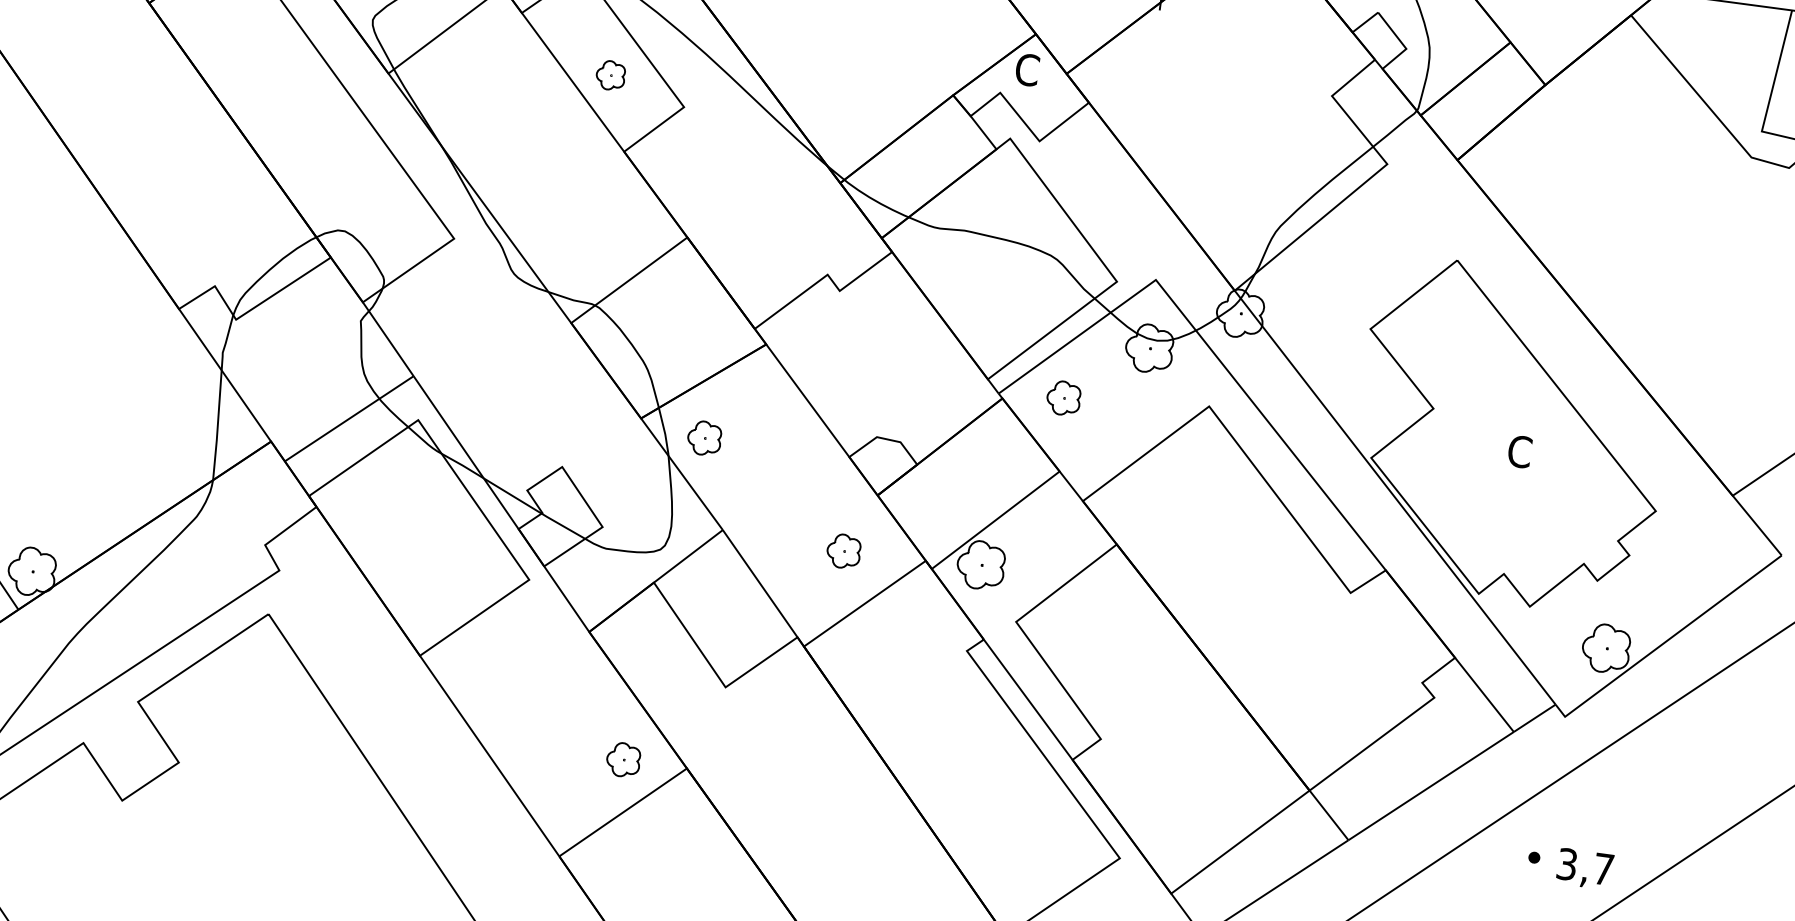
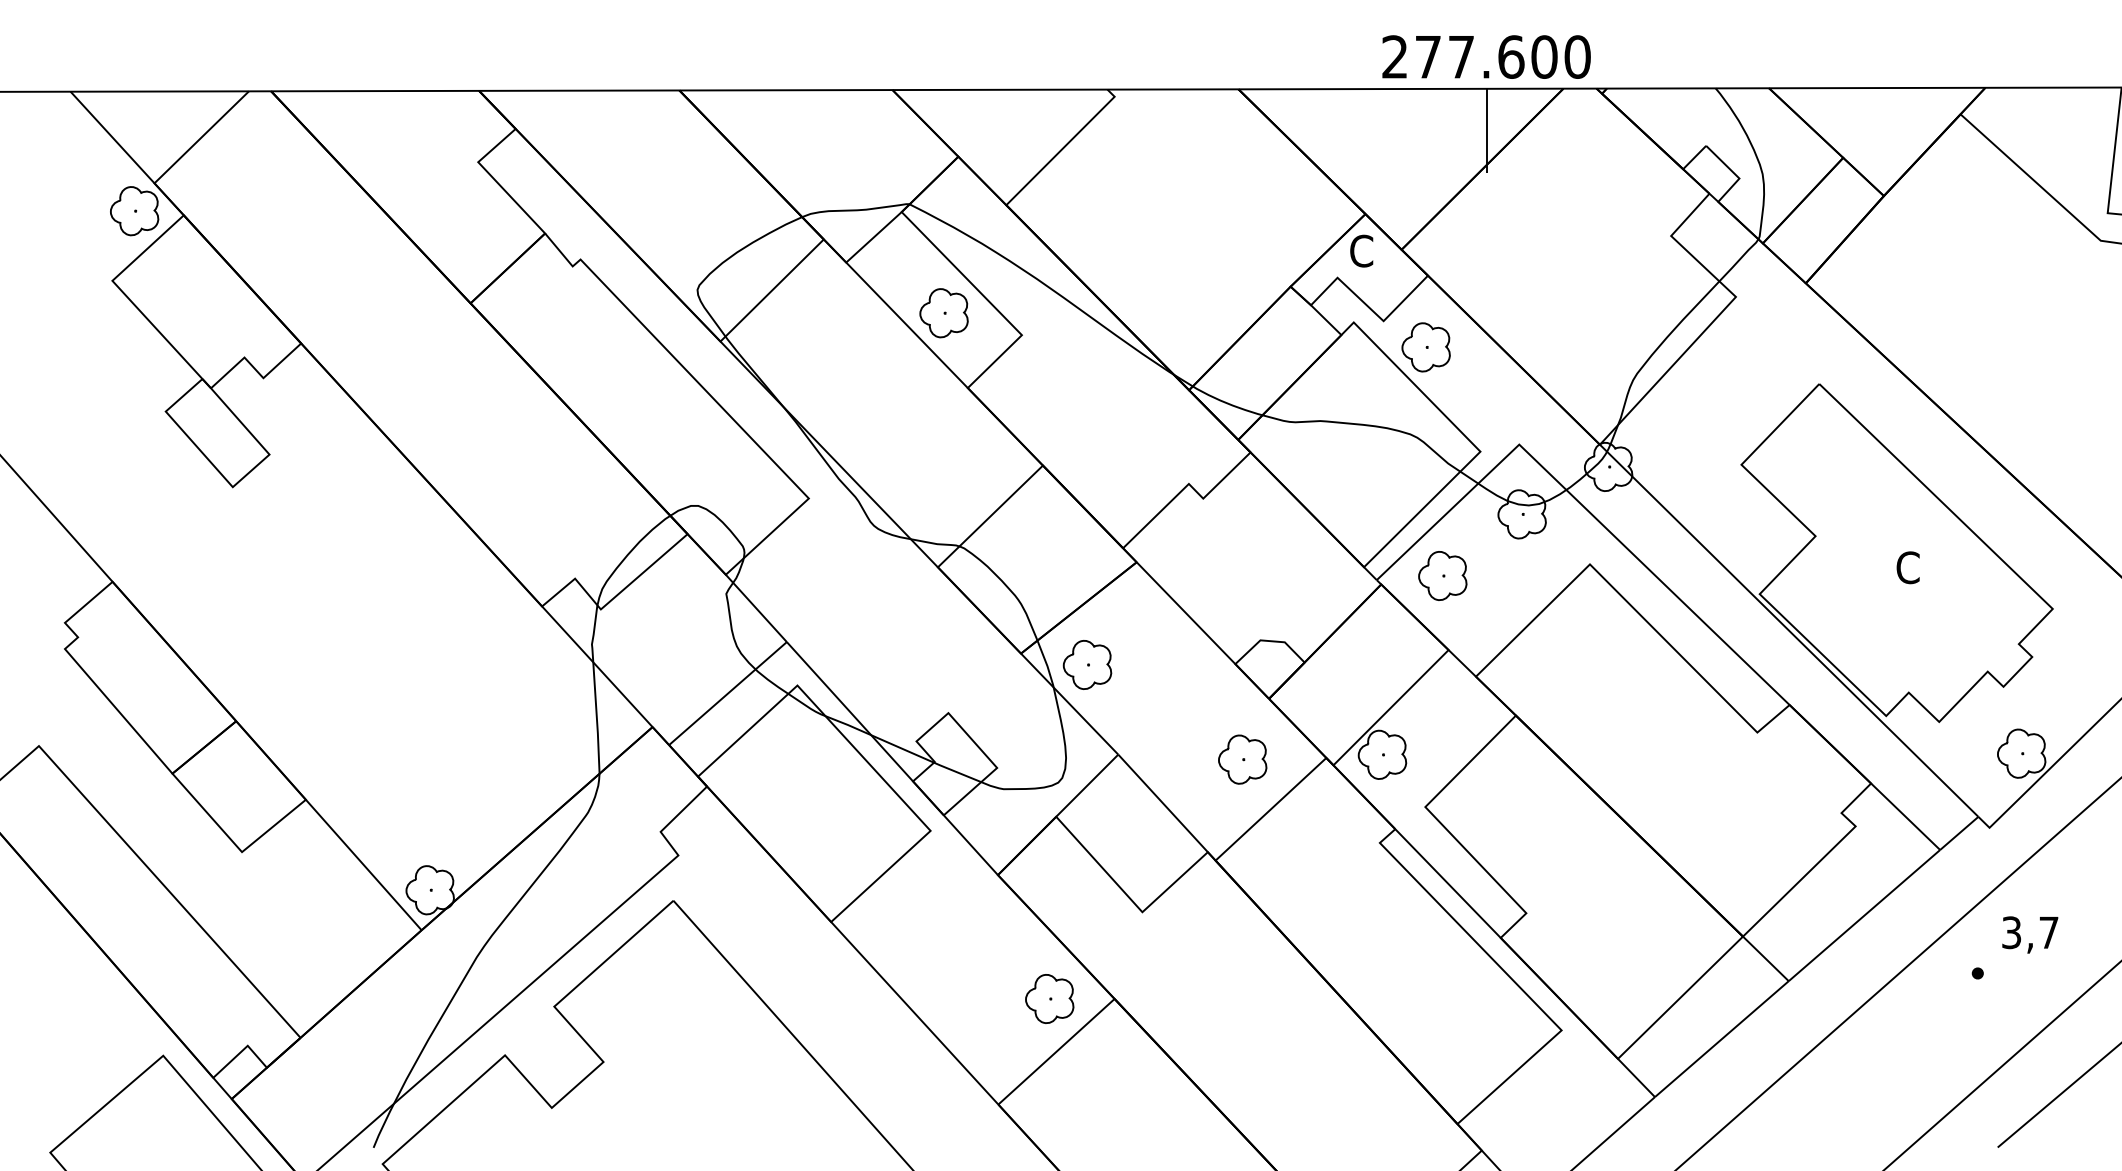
part: (610, 75) -> (943, 313), size x1.67
part: (1077, 172) -> (1425, 347), added
part: (1063, 397) -> (1442, 575), size x1.43
part: (704, 437) -> (1087, 664), size x1.43
part: (843, 551) -> (1242, 759), size x1.43
part: (623, 759) -> (1049, 998), size x1.43
text: (1585, 868) -> (2030, 934), moved

